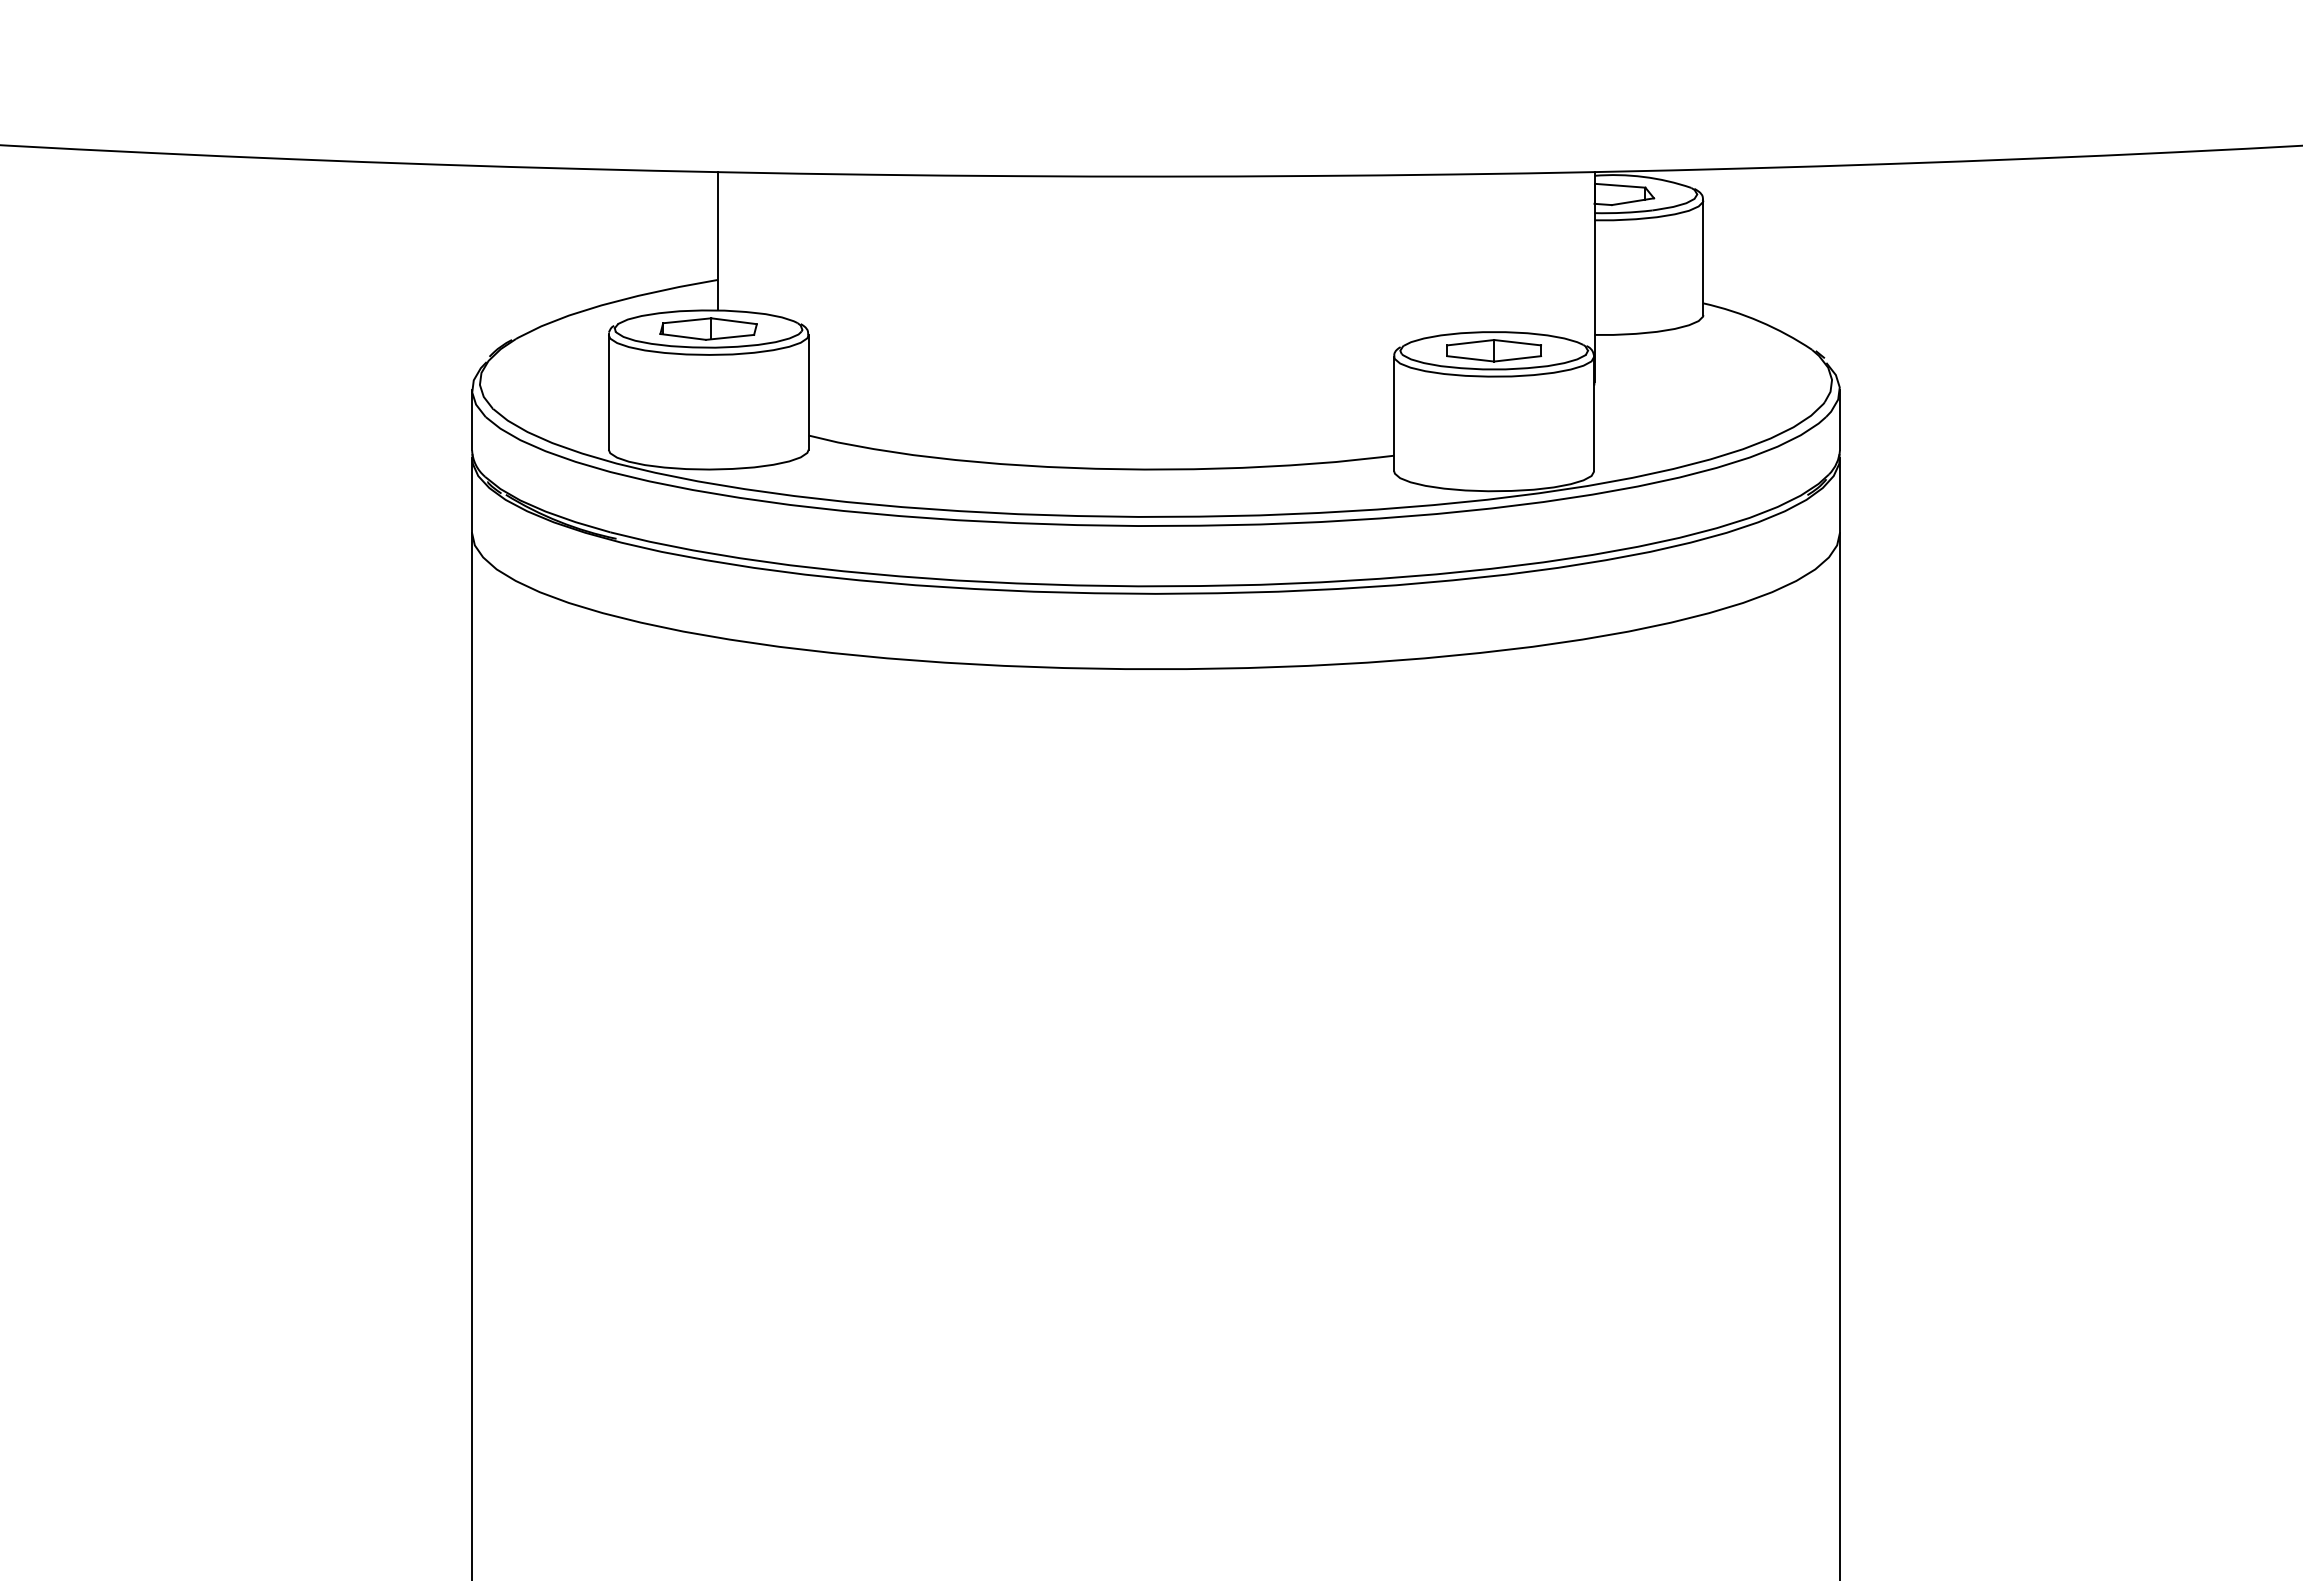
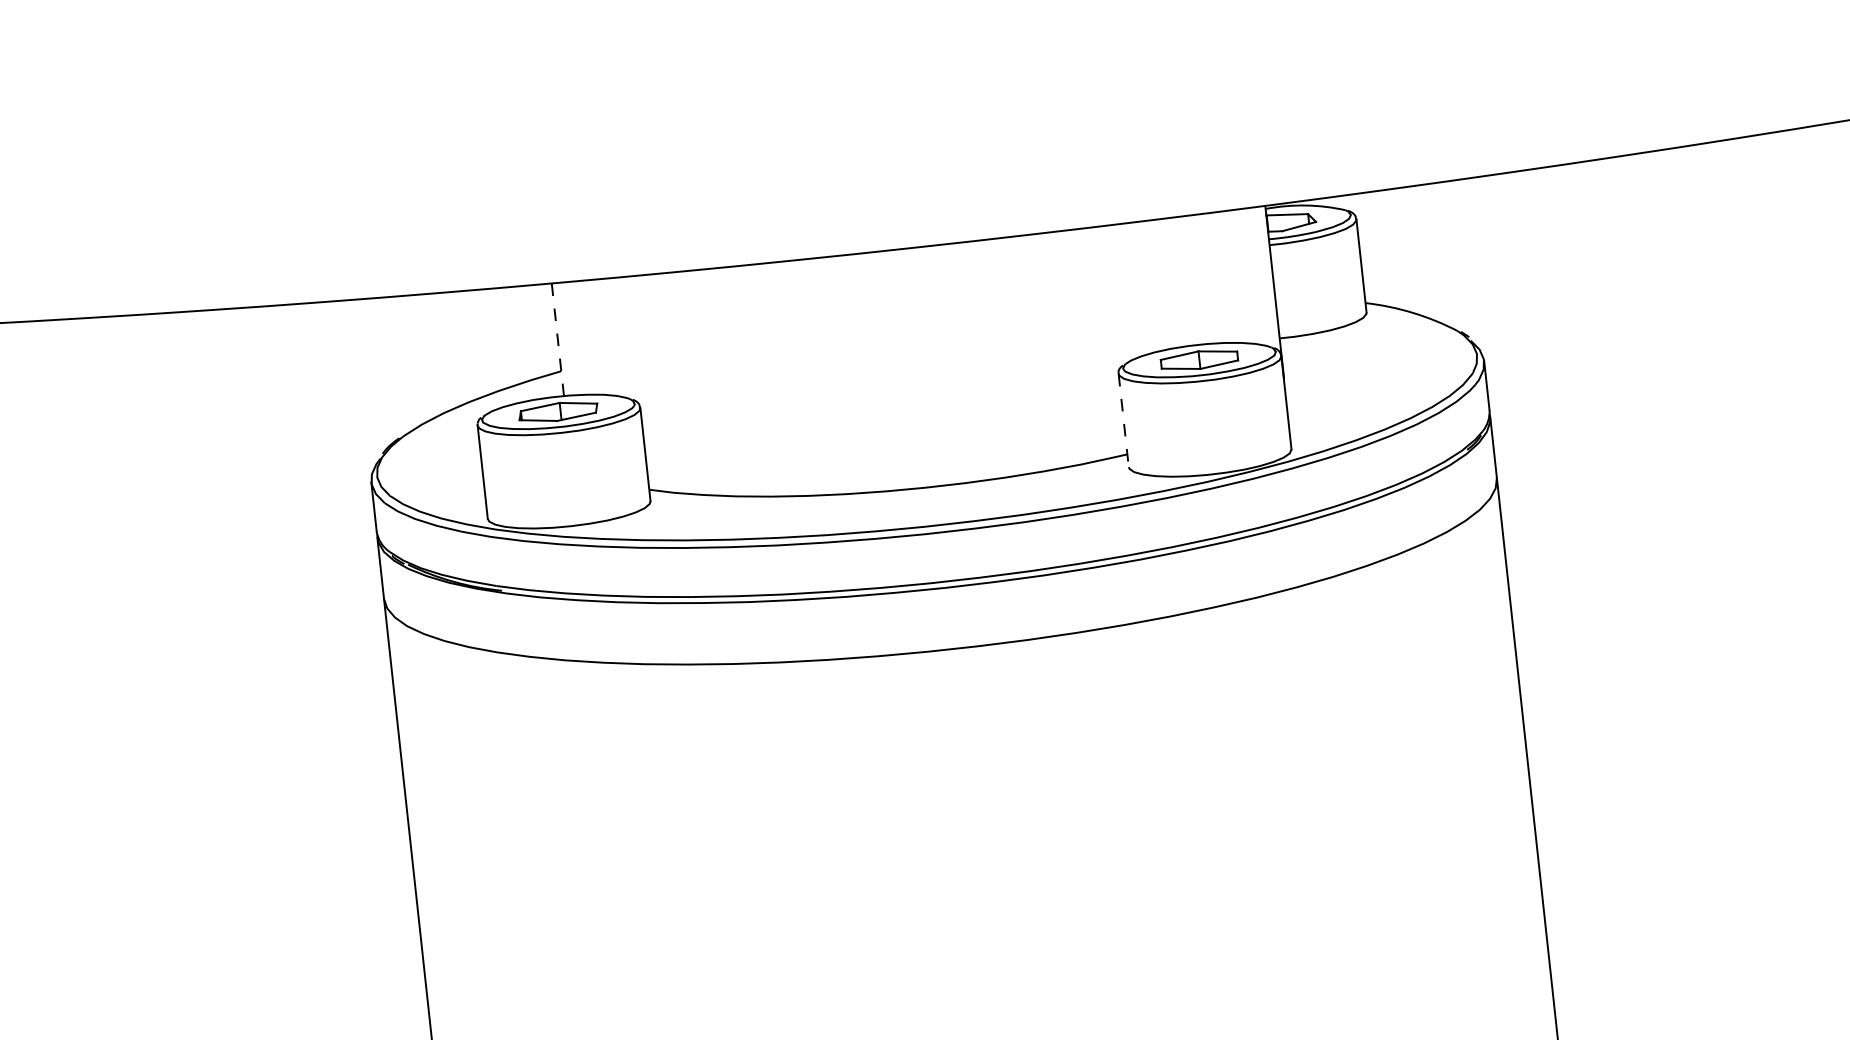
line: (717, 241) -> (557, 339), solid -> dashed
line: (1394, 414) -> (1124, 420), solid -> dashed

